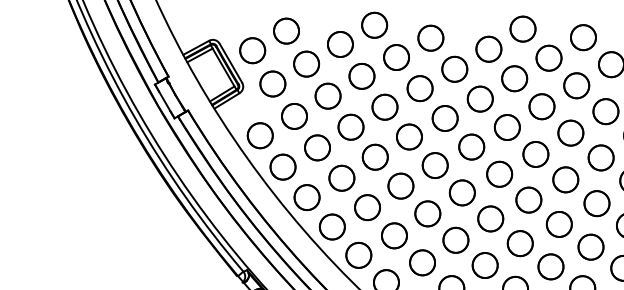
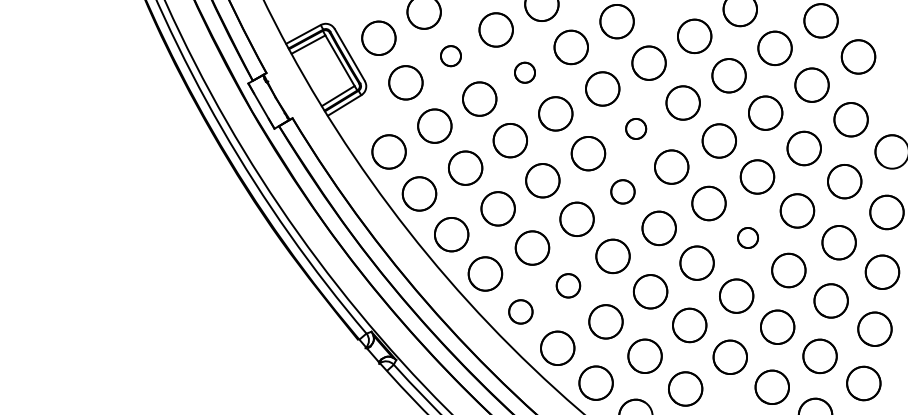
circle: (306, 63) -> (450, 55), size x0.6
circle: (361, 76) -> (524, 72), size x0.6
circle: (444, 118) -> (635, 128), size x0.6
circle: (434, 165) -> (622, 191), size x0.7
circle: (528, 199) -> (747, 237), size x0.6
part: (394, 235) -> (568, 285), size x0.7
circle: (358, 255) -> (520, 311), size x0.7

